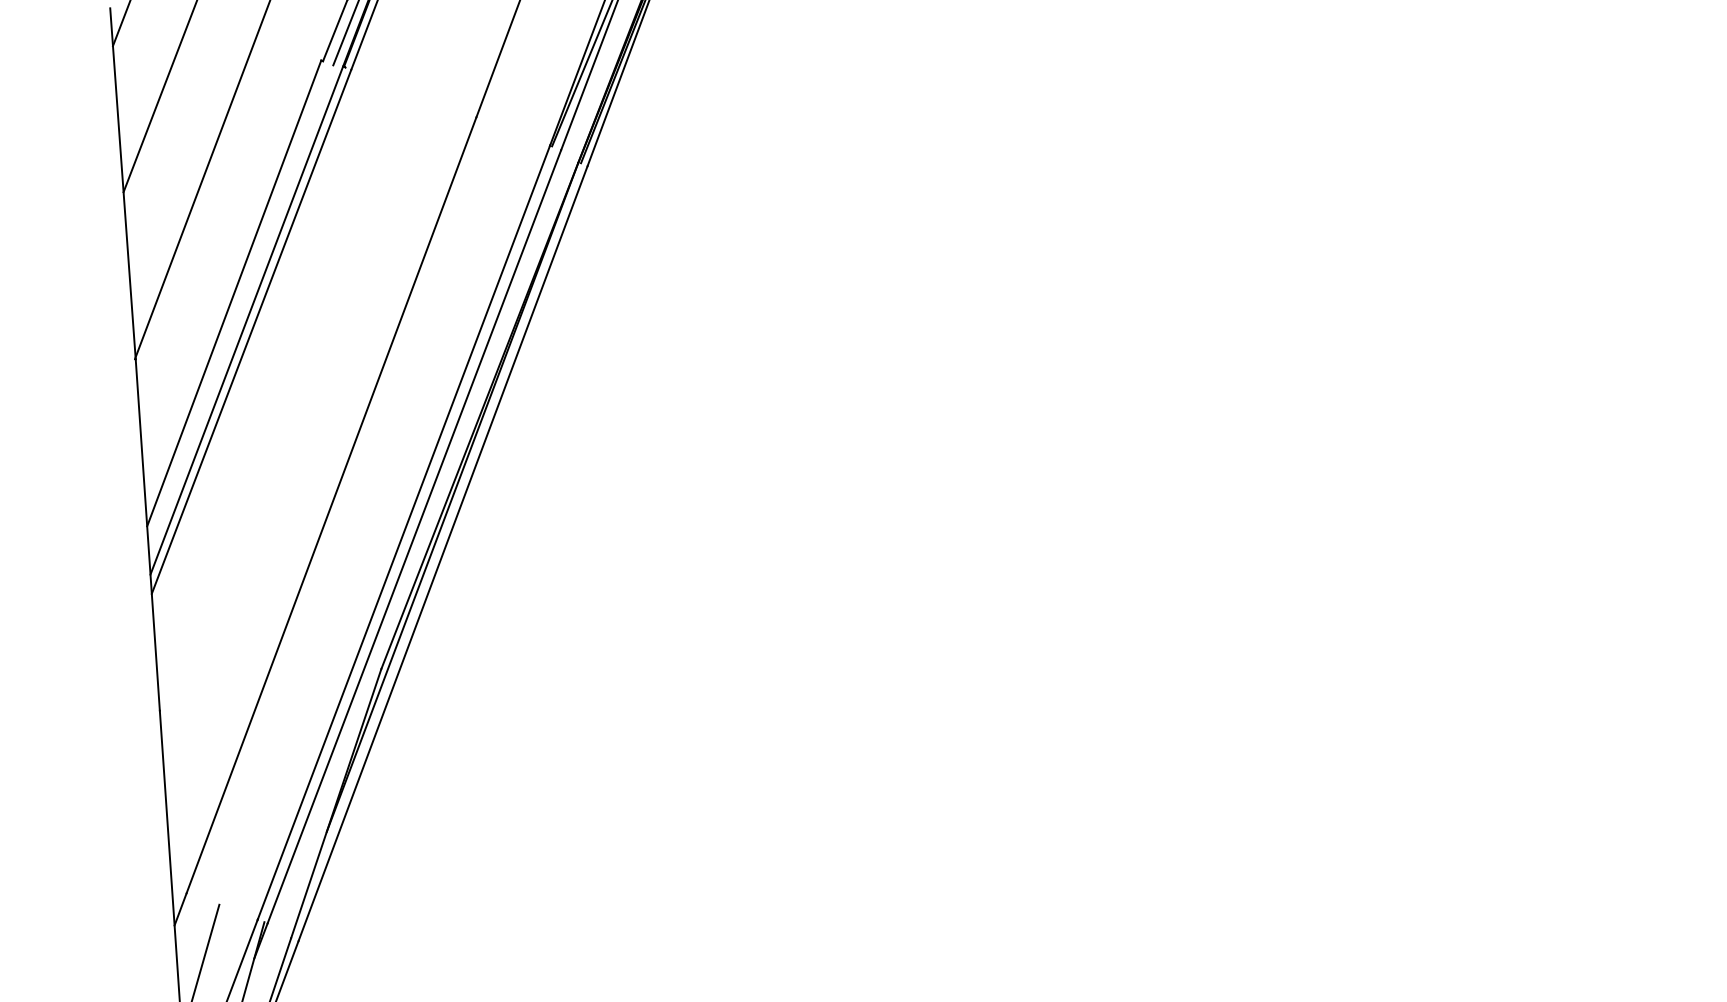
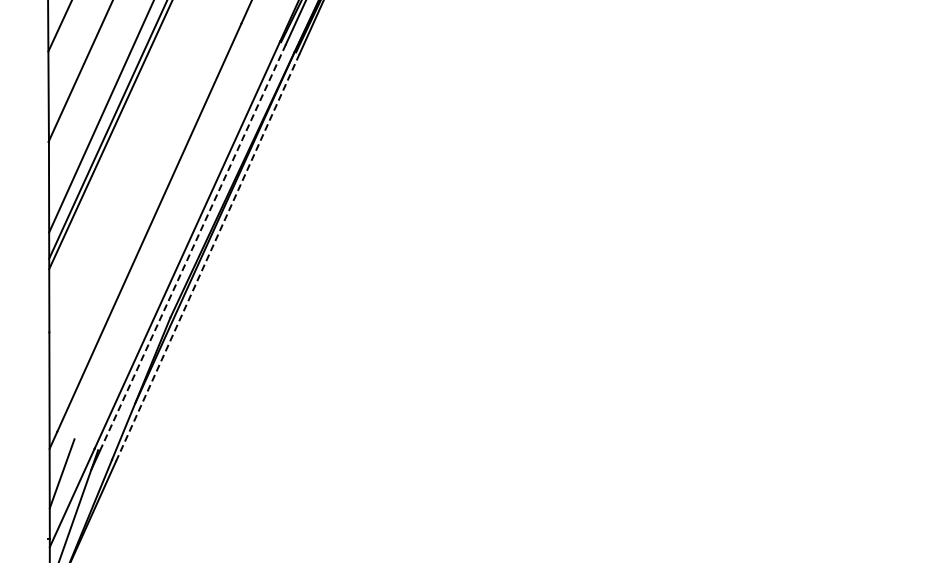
line: (413, 536) -> (192, 247), solid -> dashed
line: (442, 552) -> (207, 257), solid -> dashed

